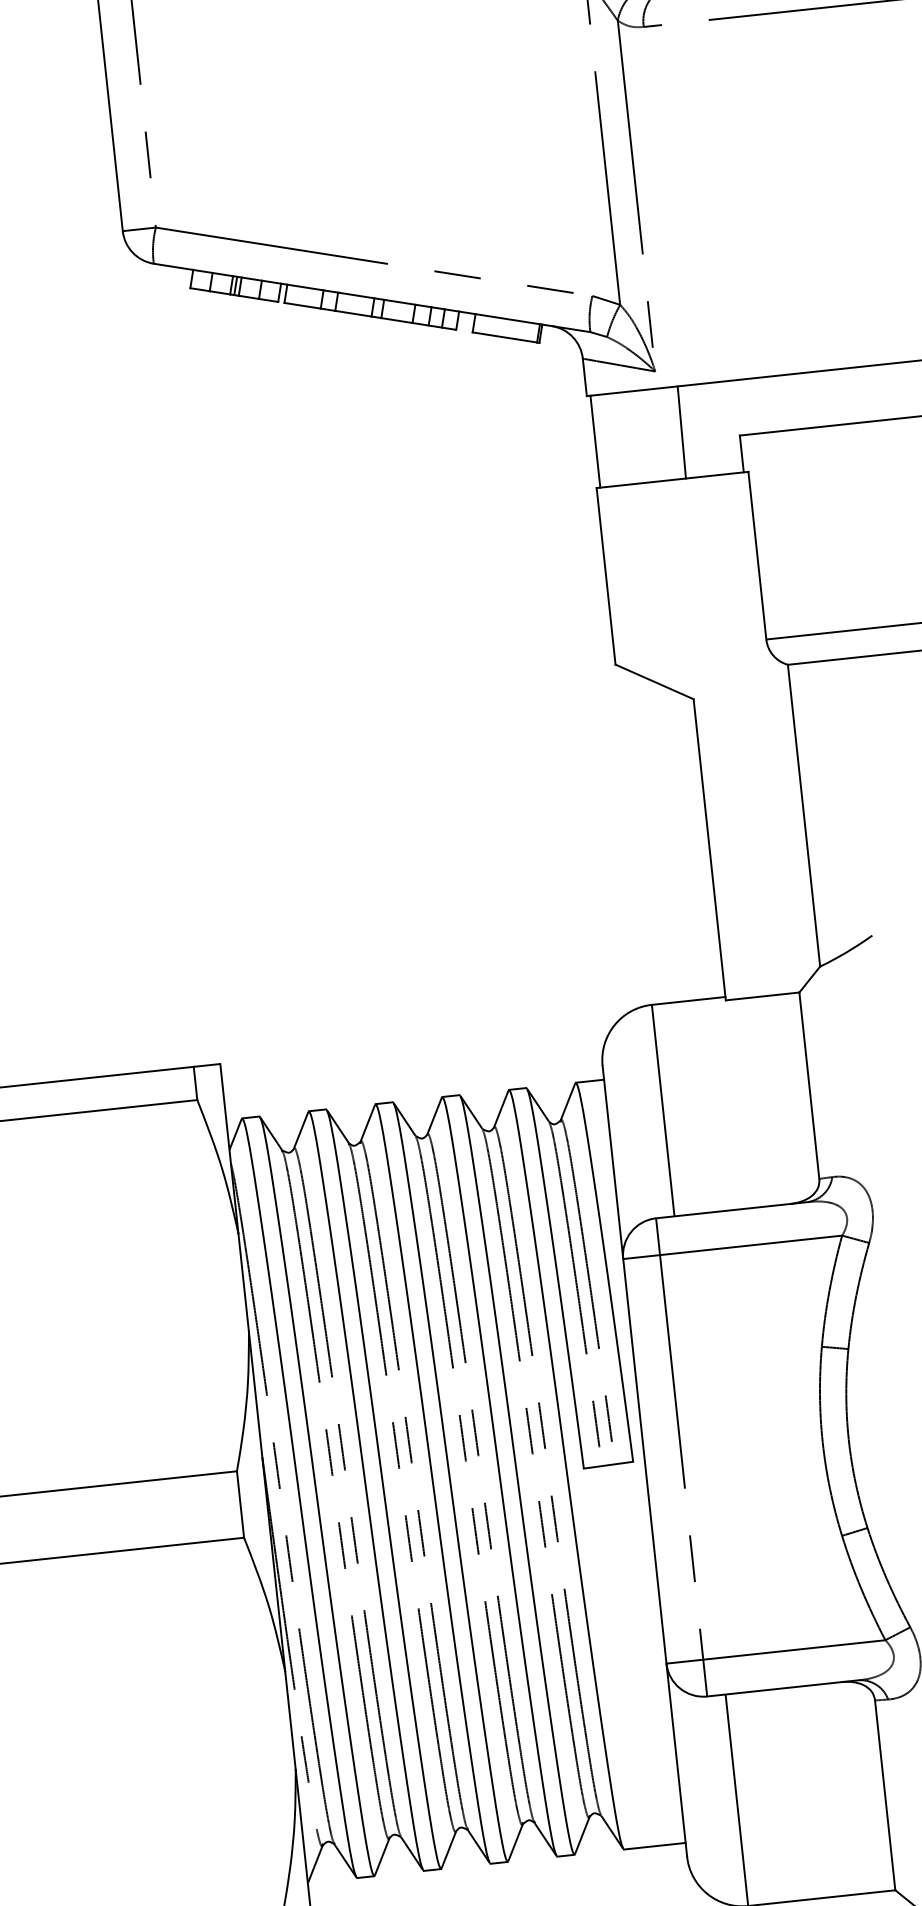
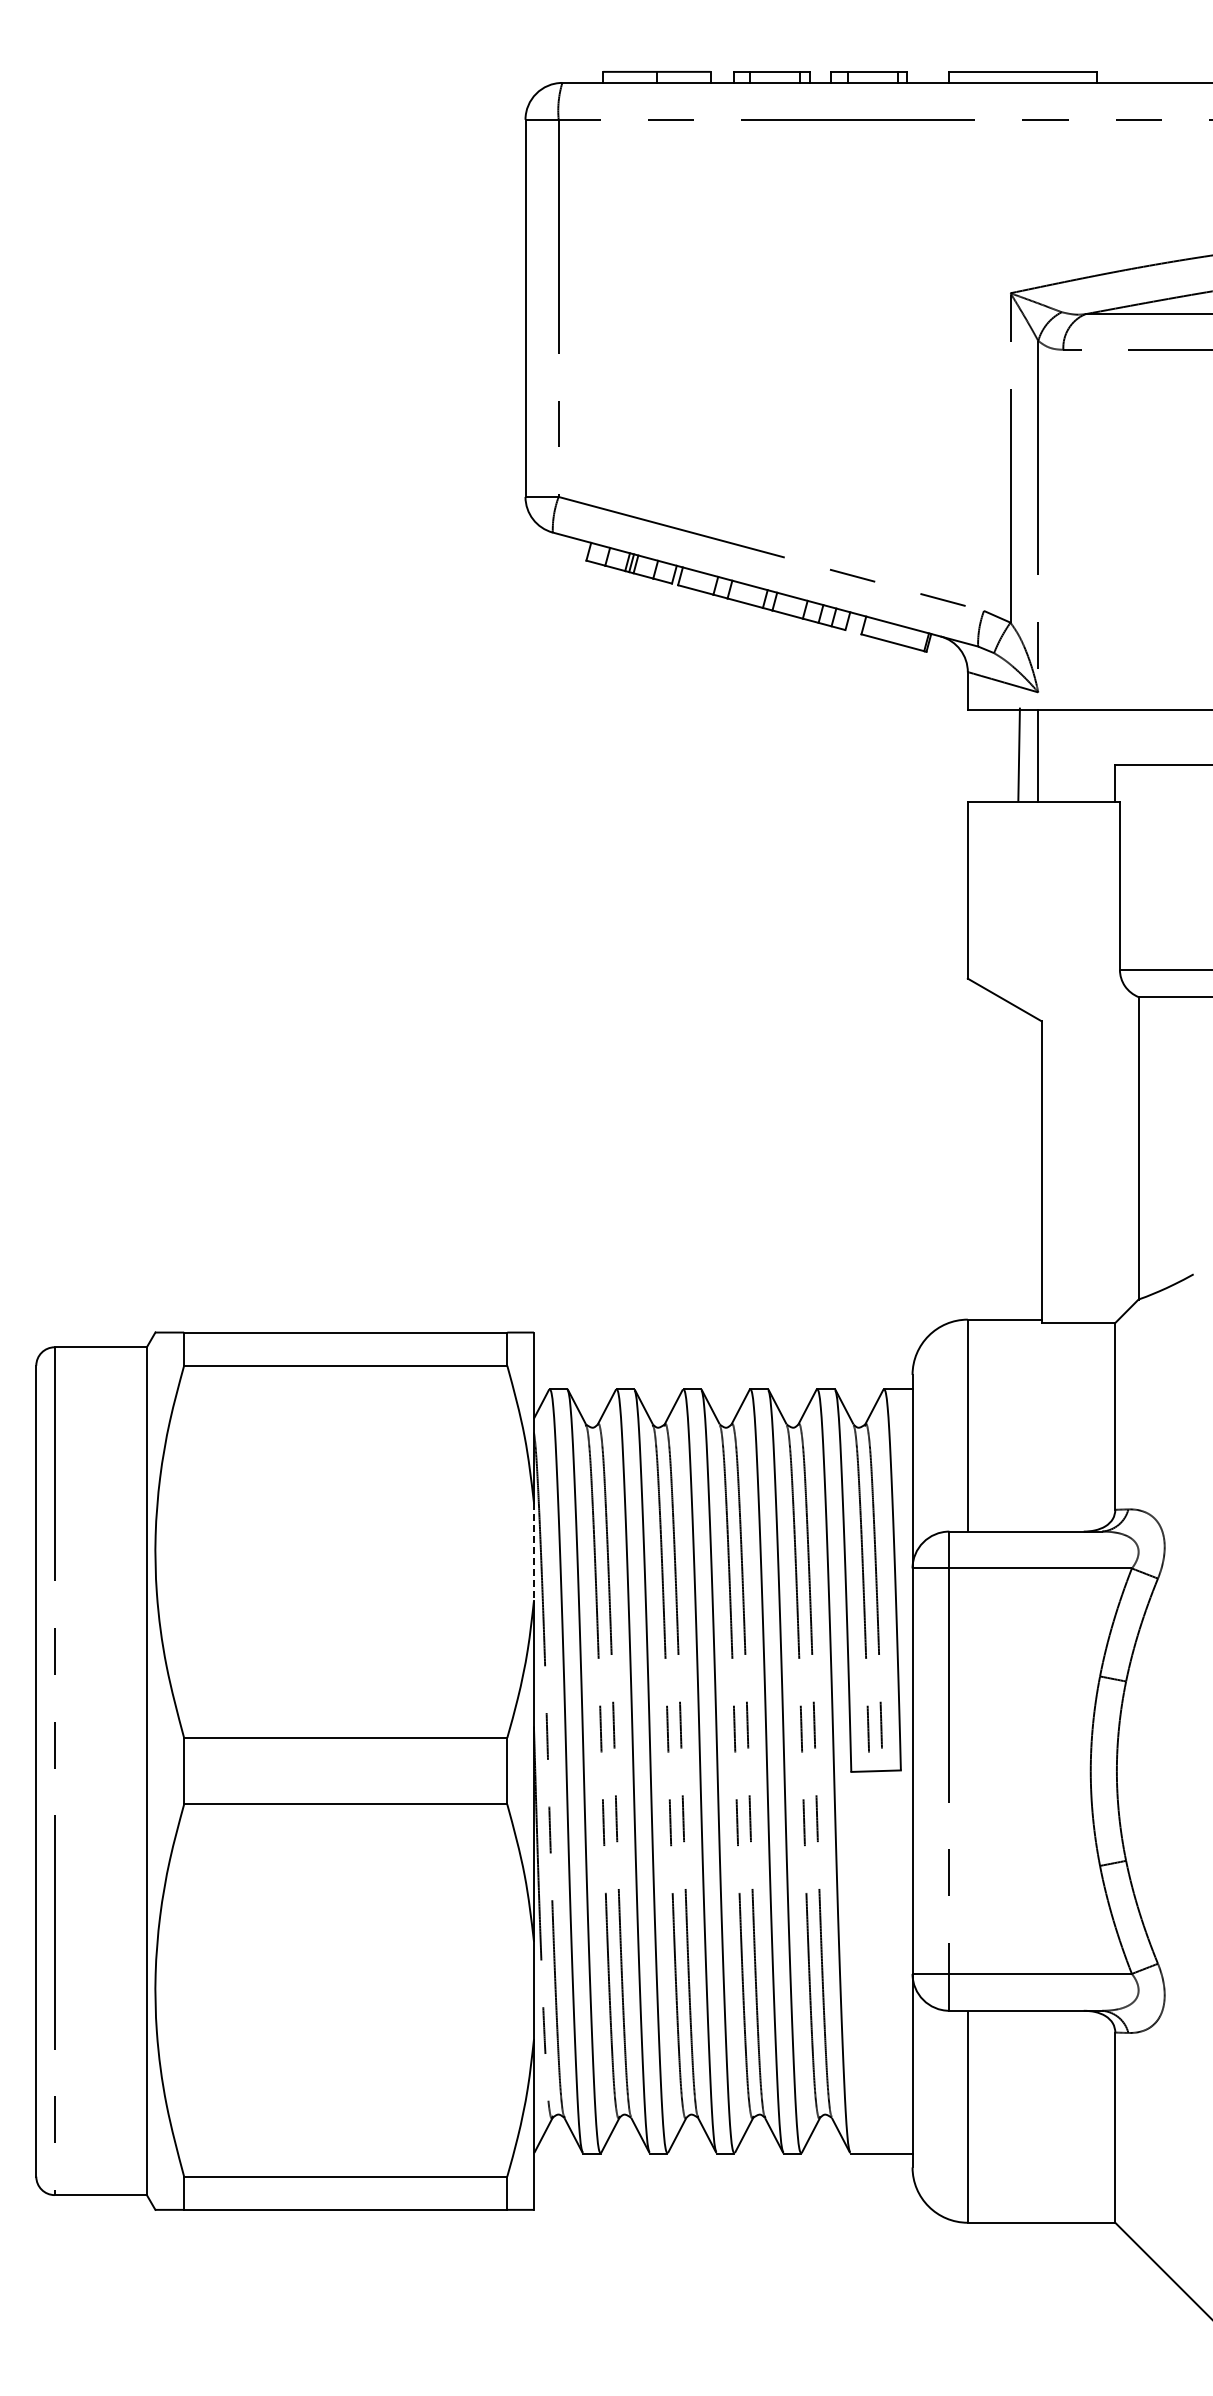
line: (681, 432) -> (1018, 754), moved
line: (595, 441) -> (1038, 755), moved
line: (243, 1283) -> (533, 1552), solid -> dashed

